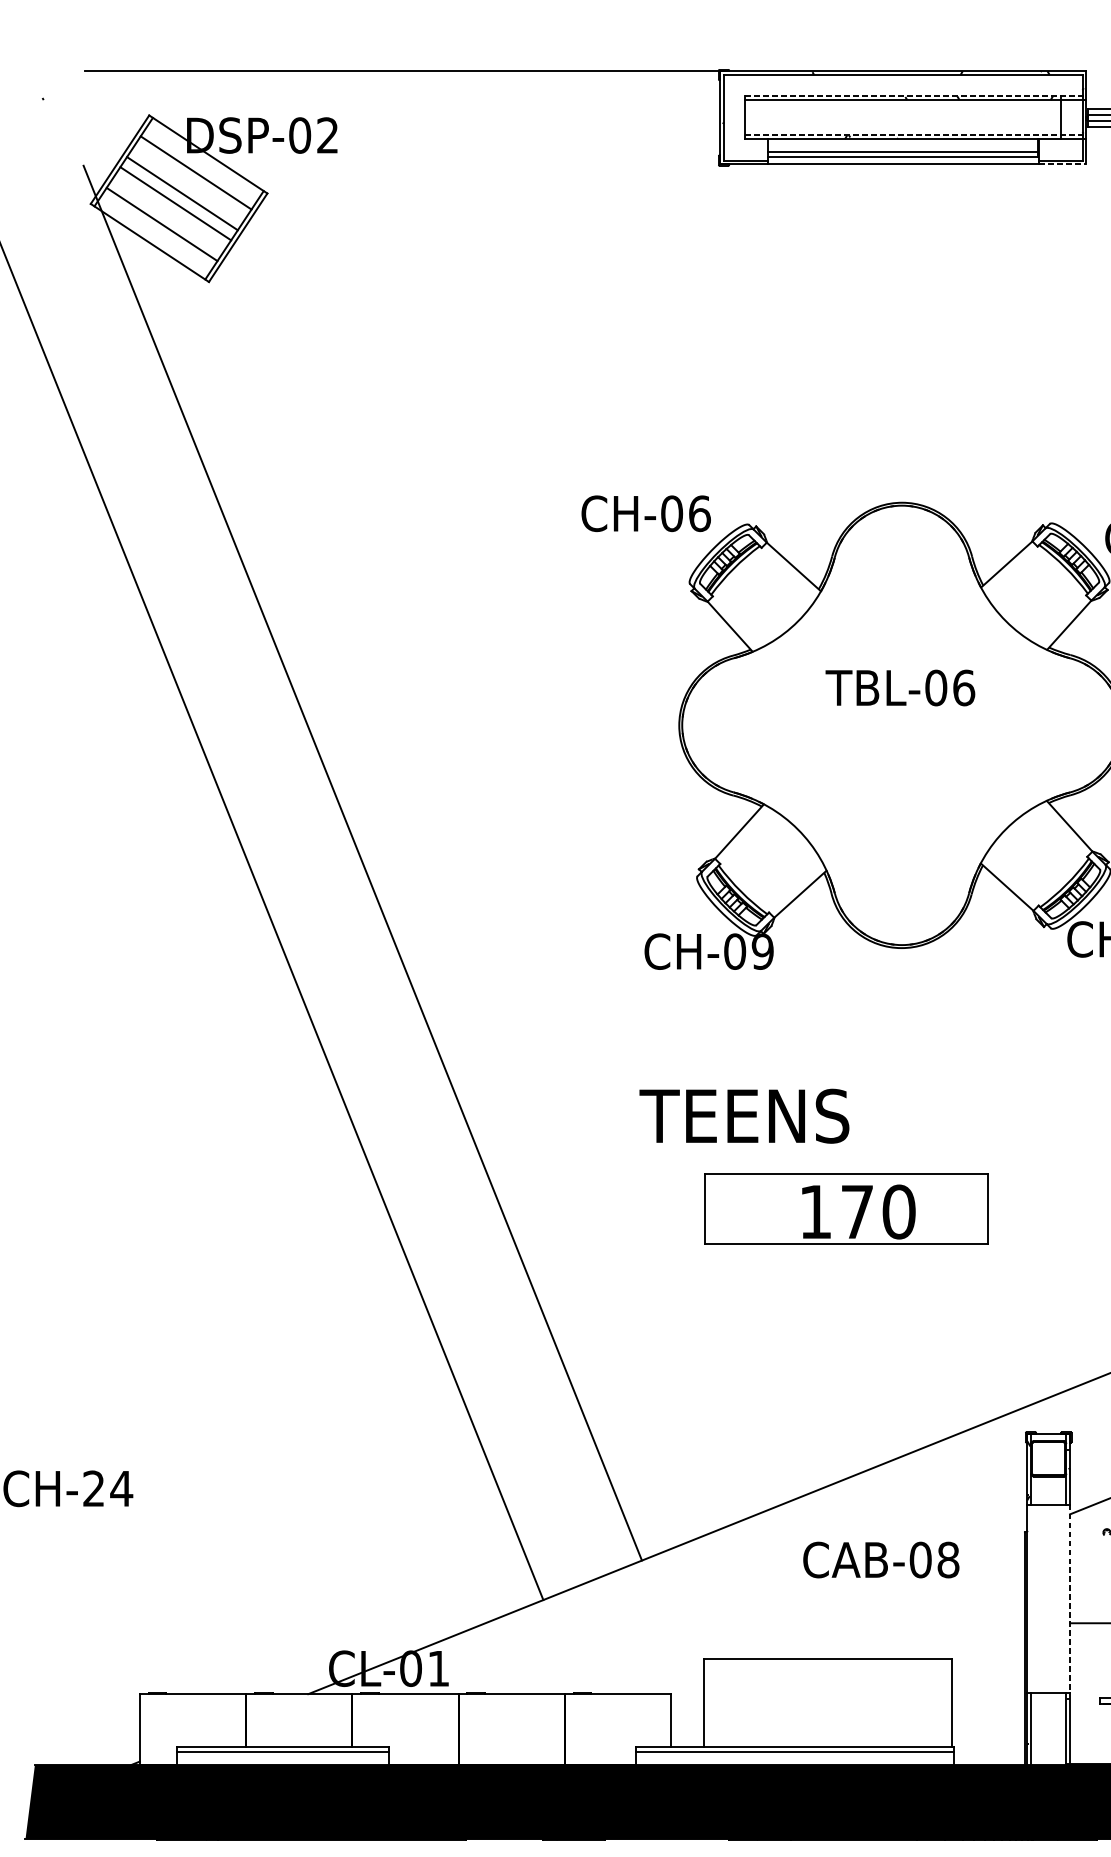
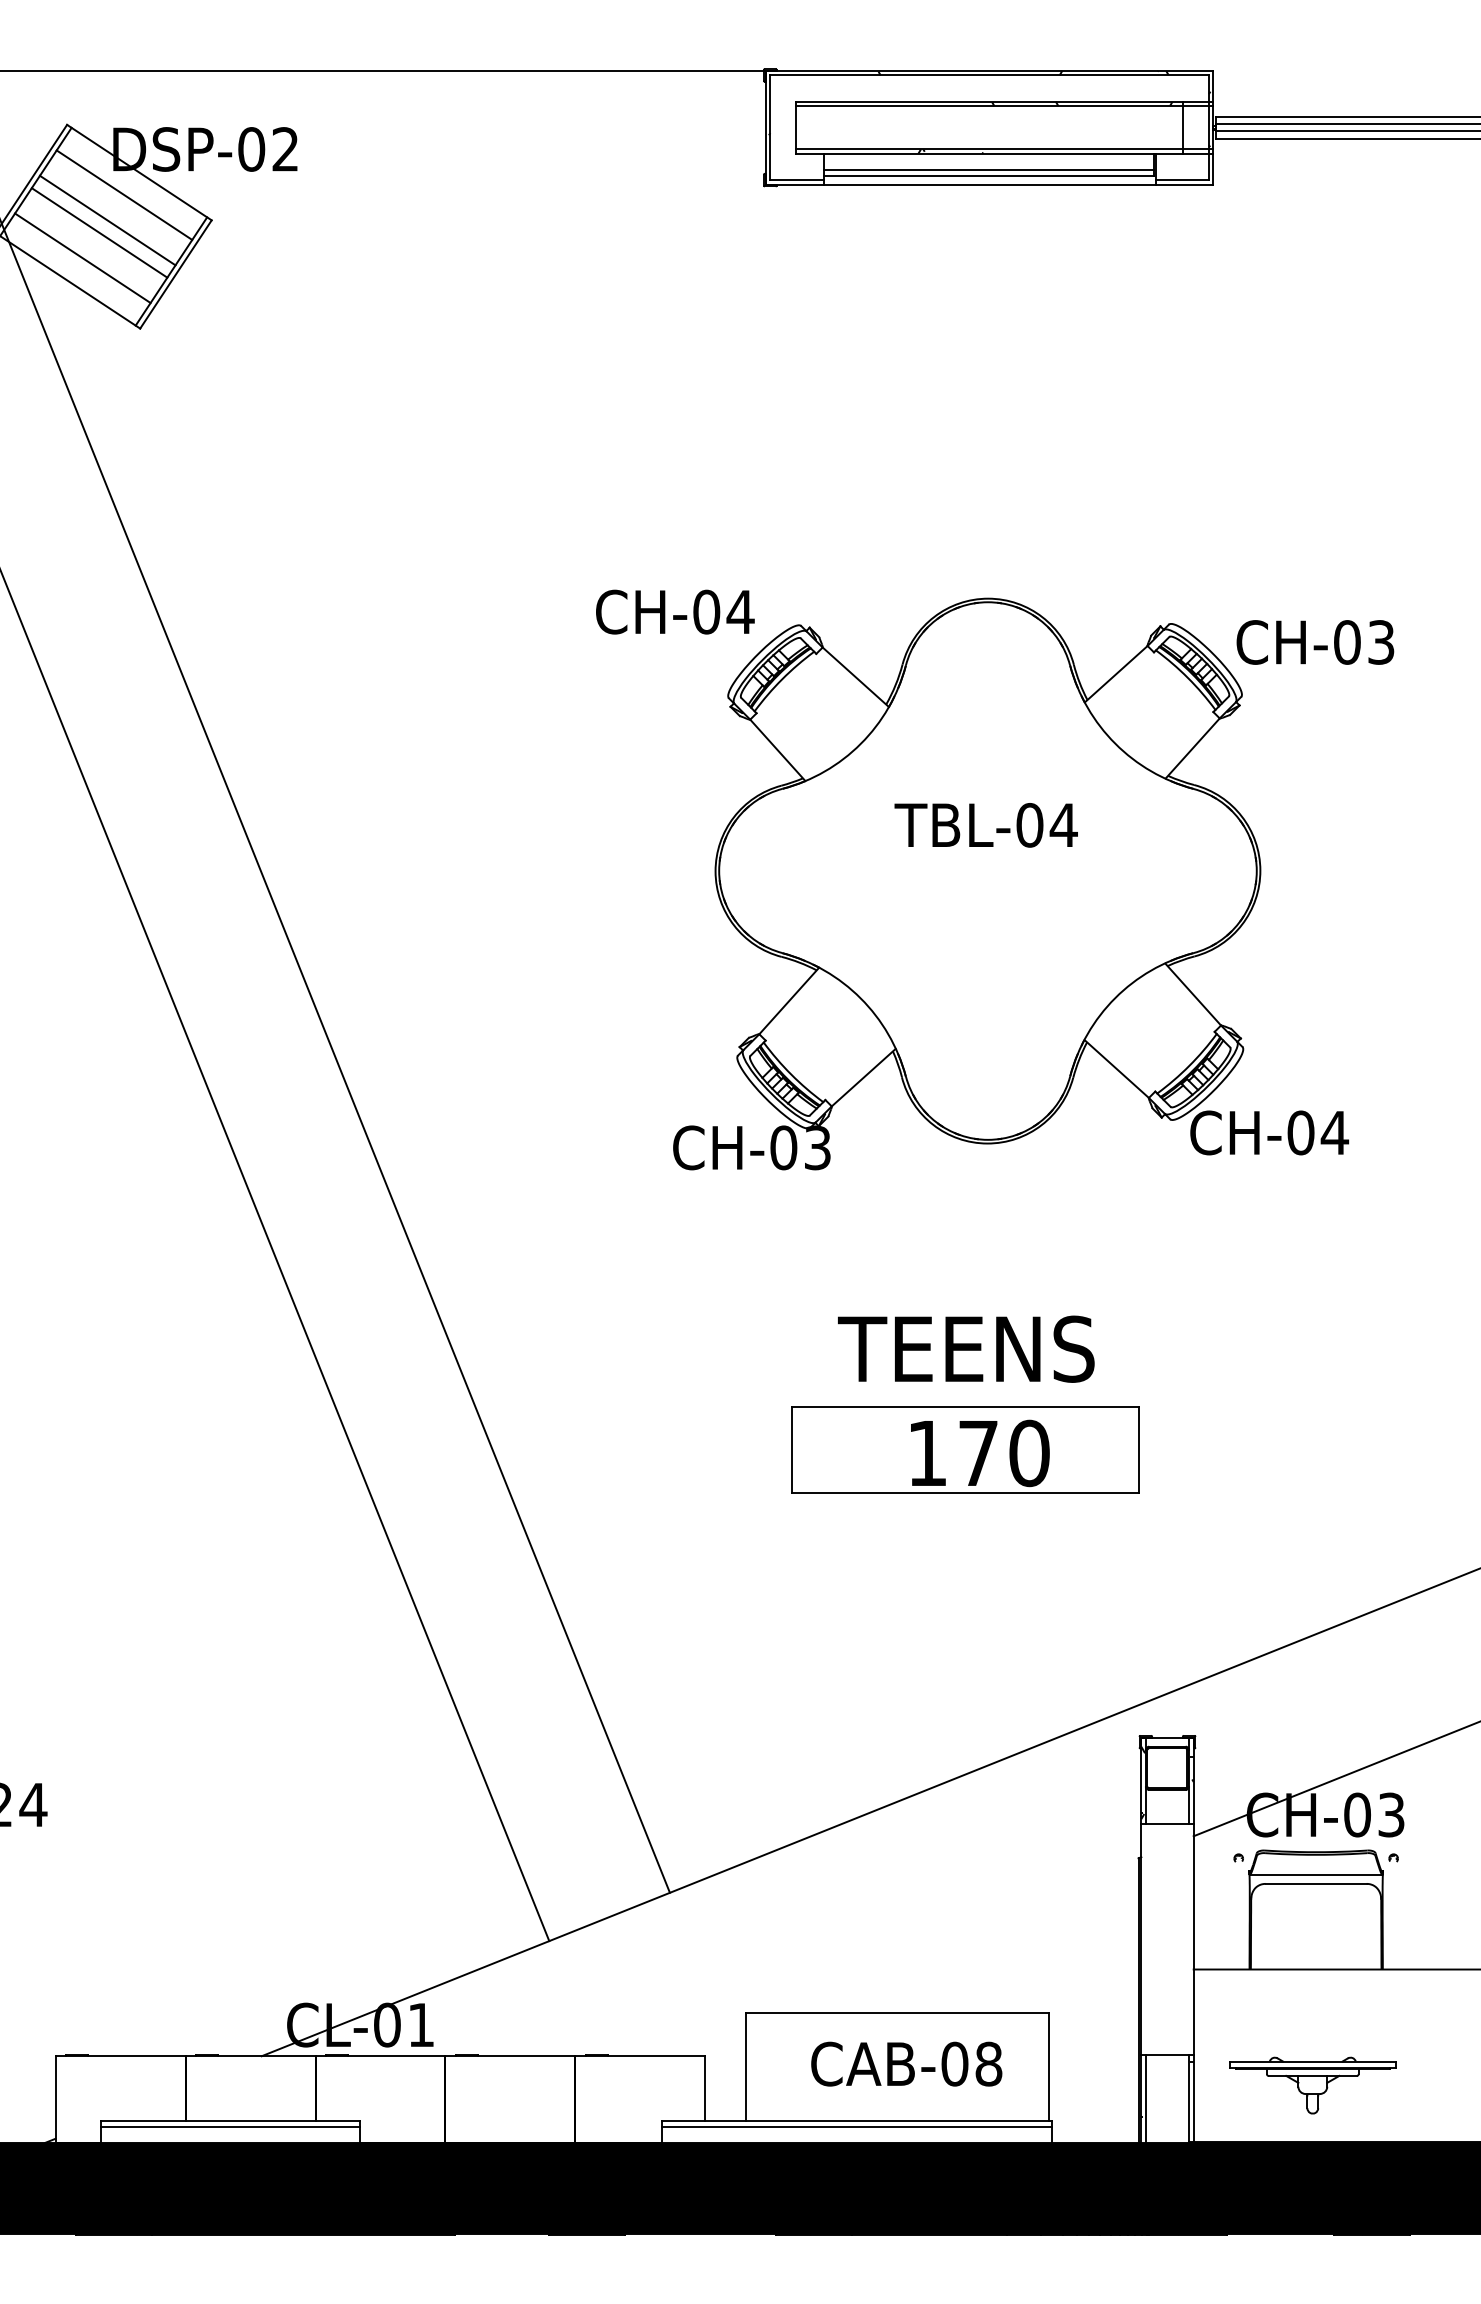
line: (916, 96) -> (1005, 101), dashed -> solid
line: (916, 135) -> (1005, 149), dashed -> solid
line: (1062, 164) -> (1184, 184), dashed -> solid
text: (699, 513) -> (740, 611), CH-06 -> CH-04
text: (963, 688) -> (1063, 825), TBL-06 -> TBL-04
text: (762, 951) -> (817, 1147), CH-09 -> CH-03
text: (744, 1115) -> (966, 1348), moved
part: (846, 1208) -> (965, 1449), moved
text: (881, 1559) -> (906, 2063), moved
line: (1069, 1598) -> (1193, 1939), dashed -> solid

